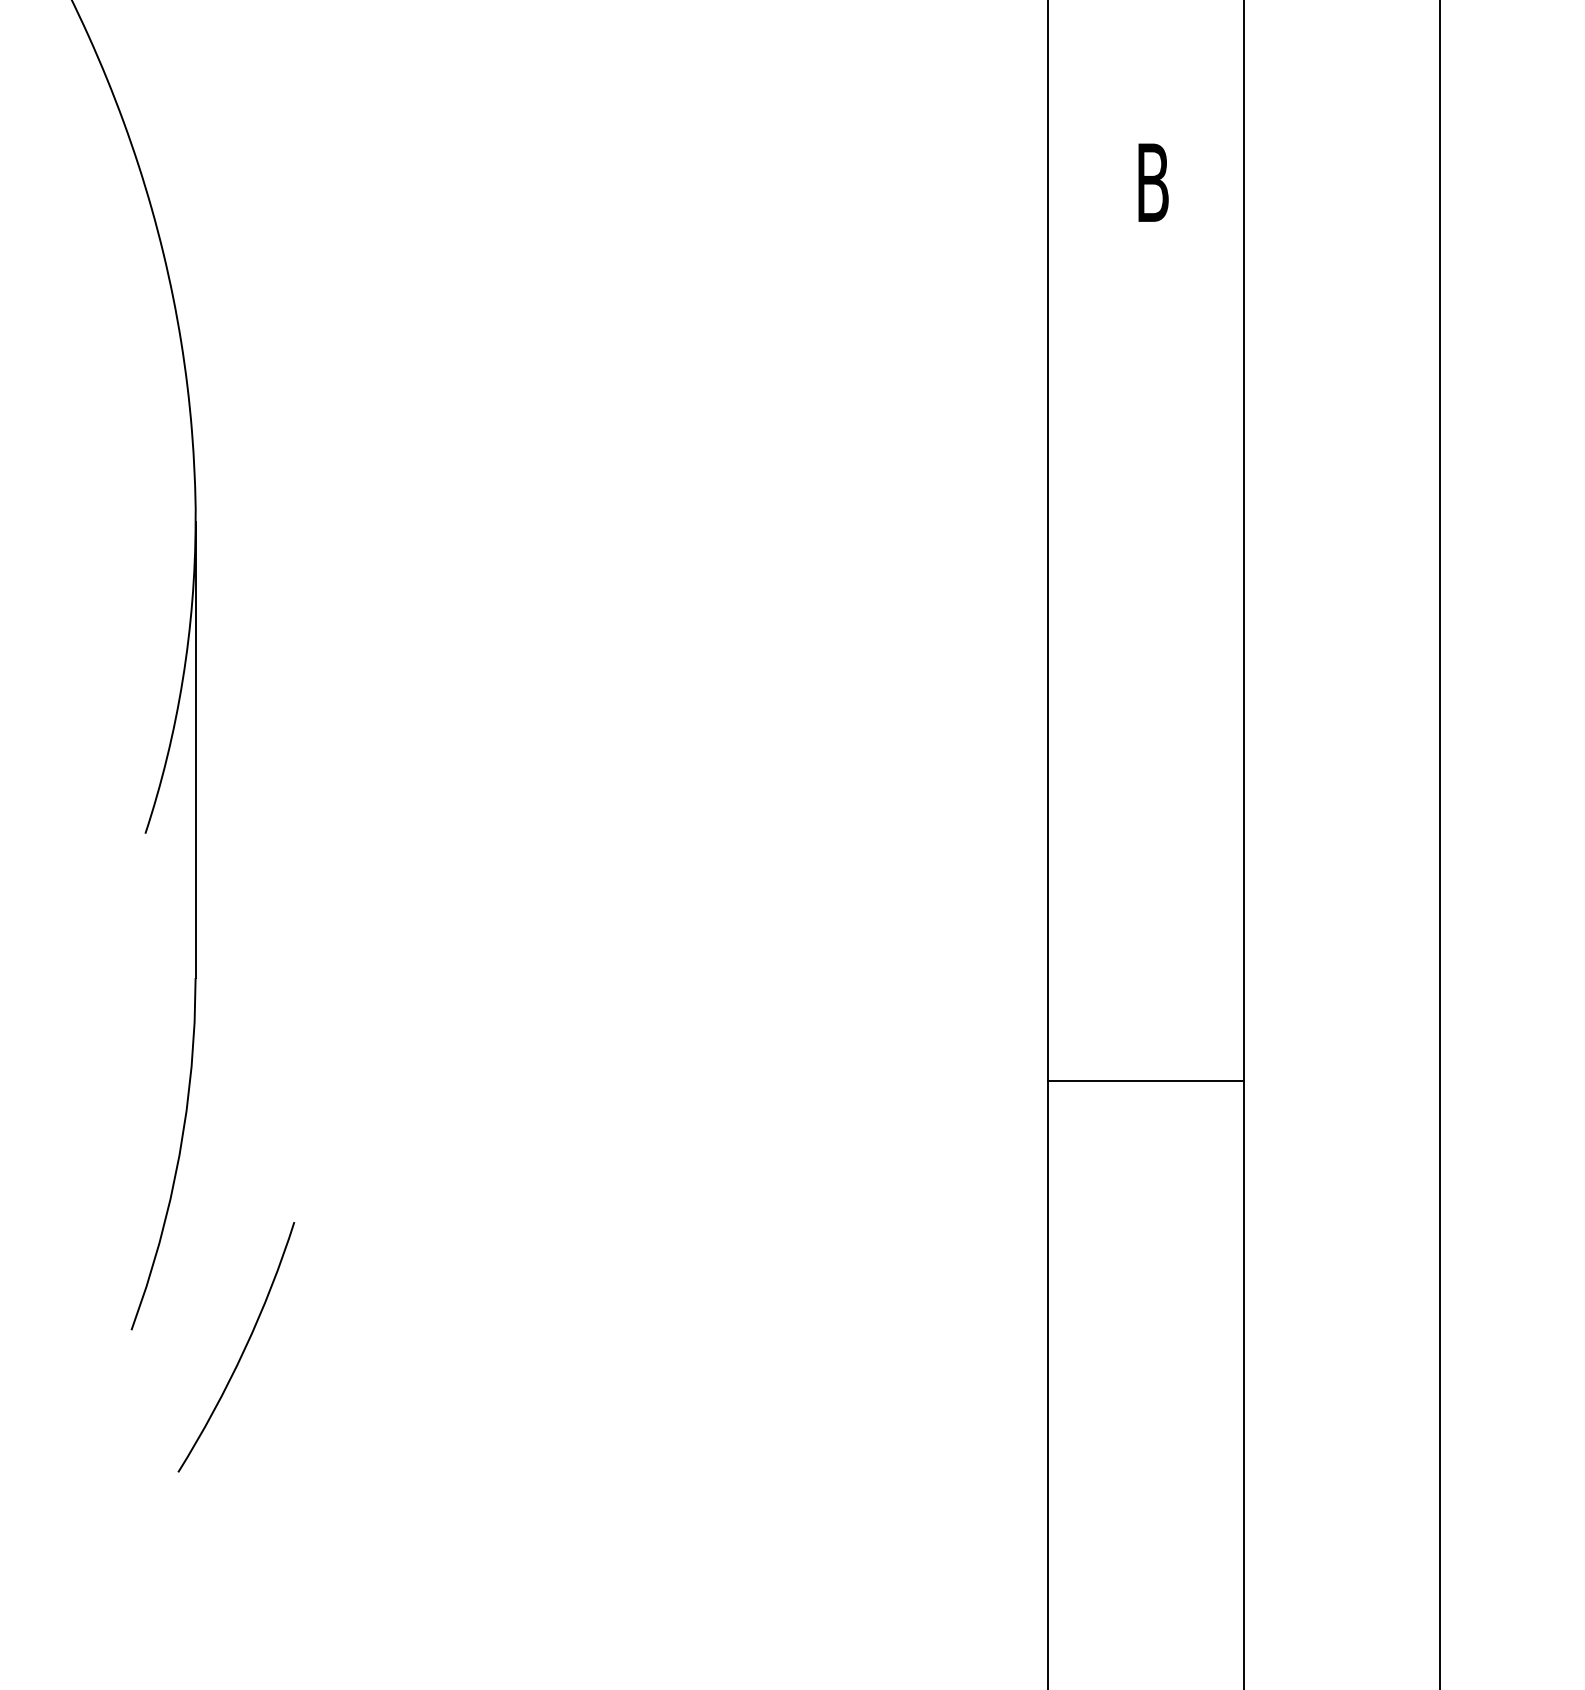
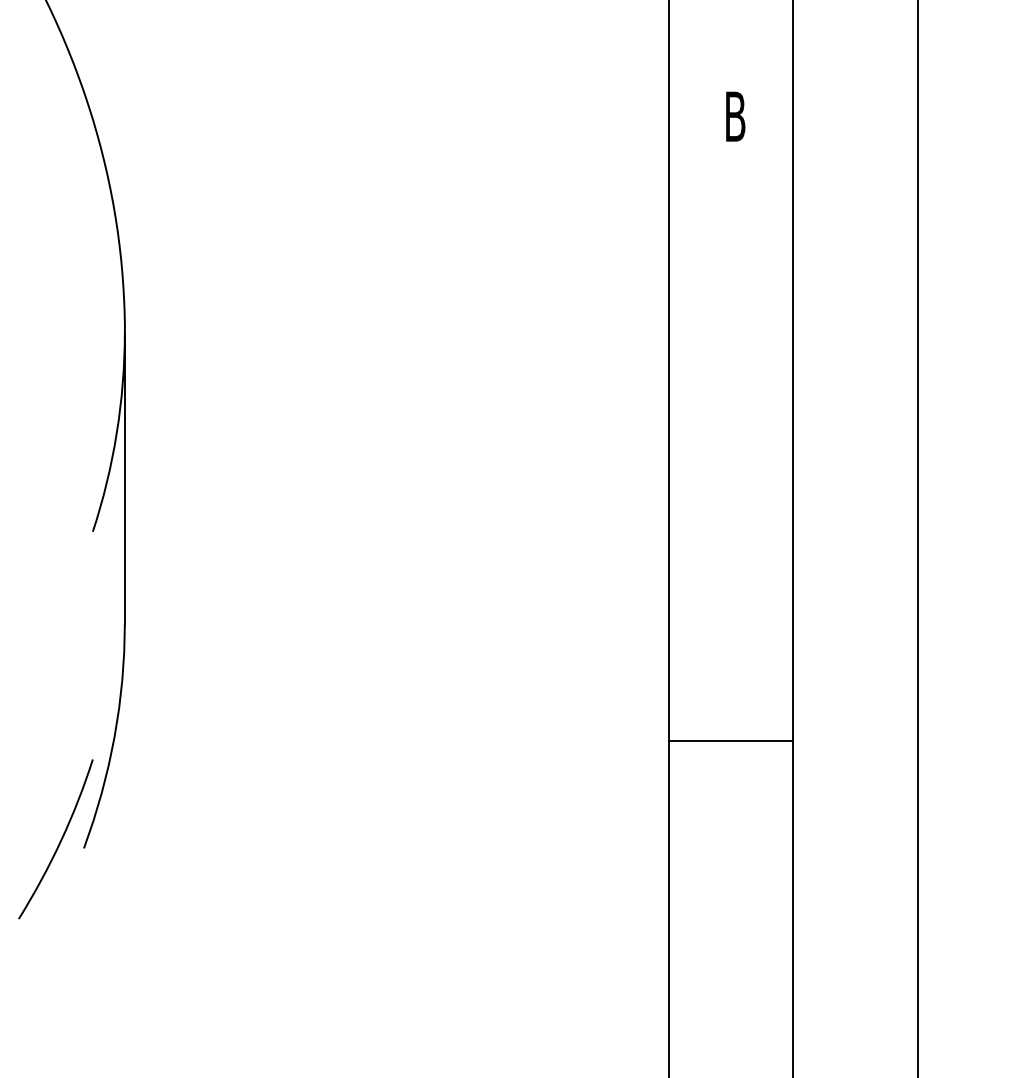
line: (1145, 1081) -> (730, 740), moved
curve: (242, 1350) -> (59, 841), moved

